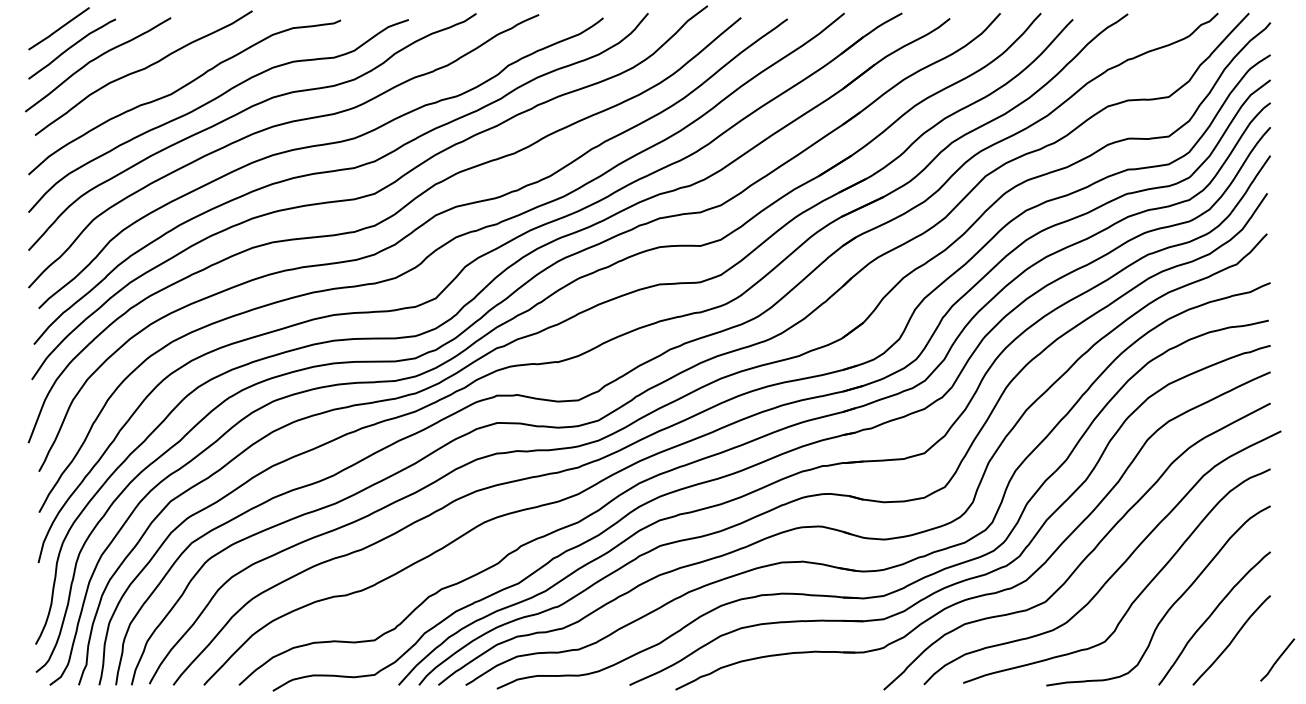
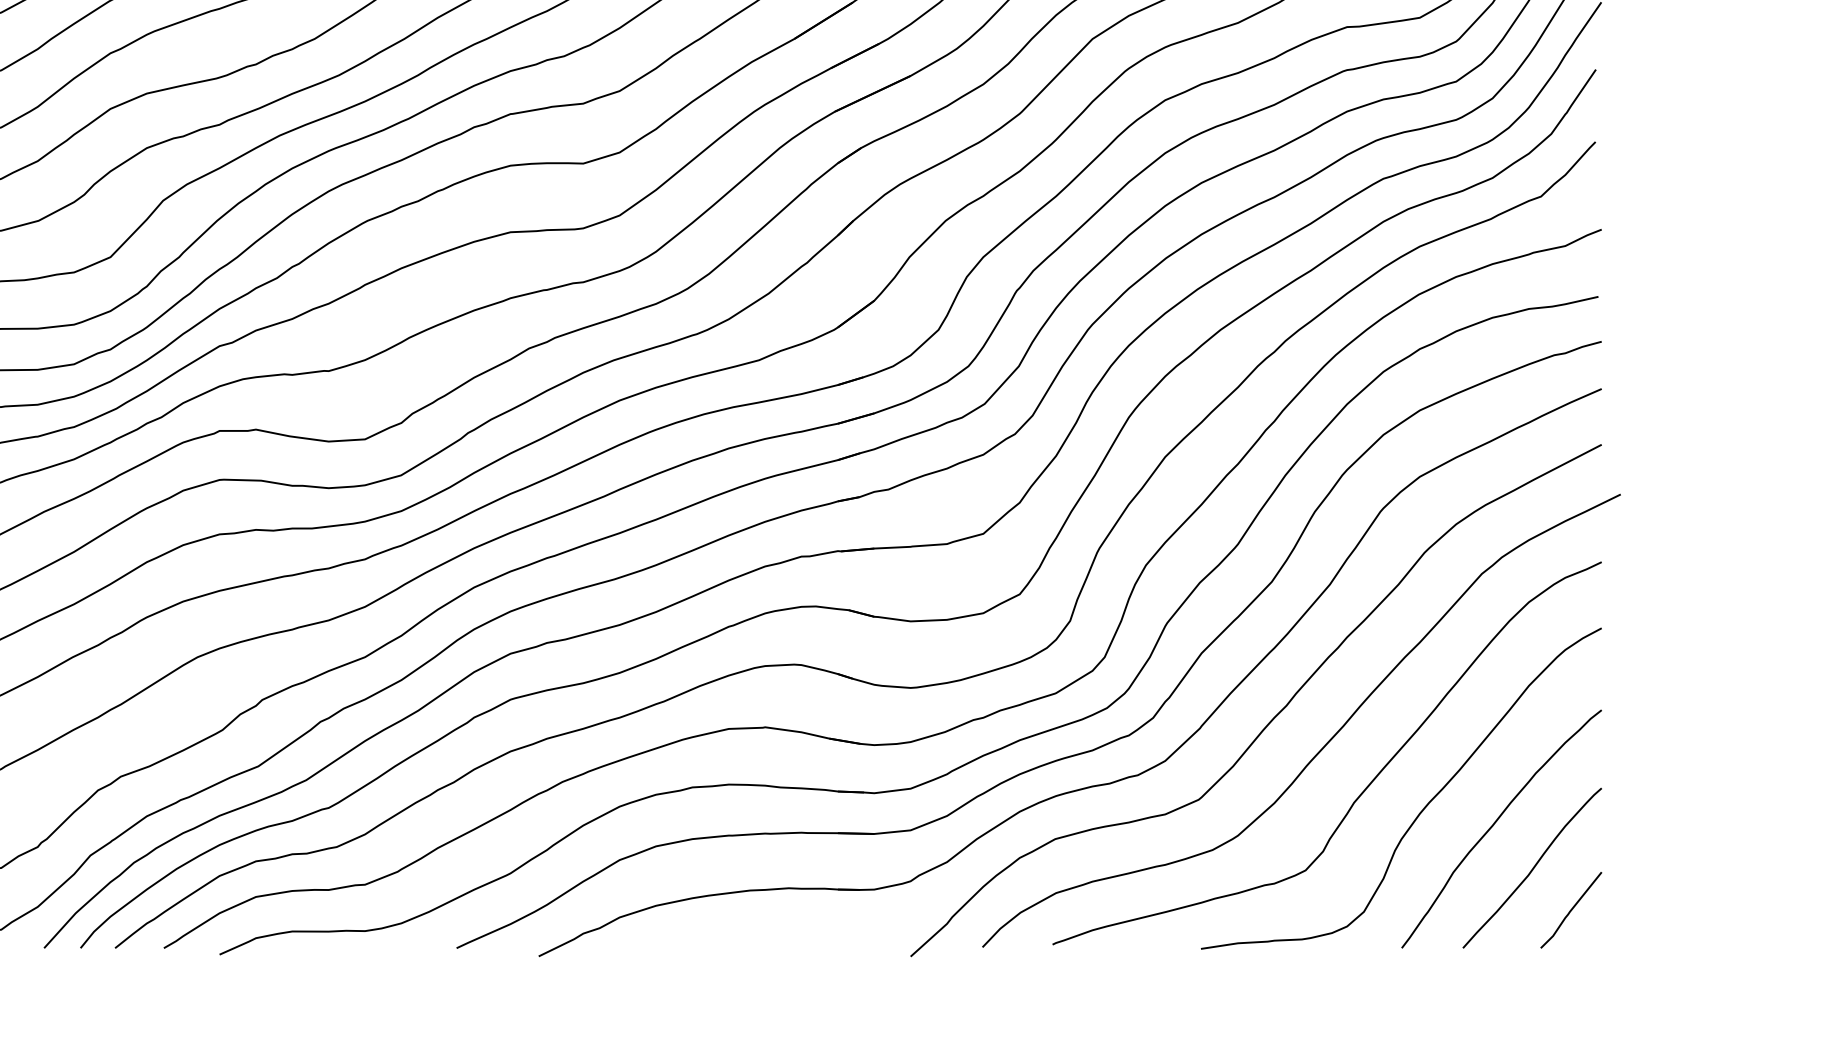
curve: (1277, 659) -> (1571, 909), moved

